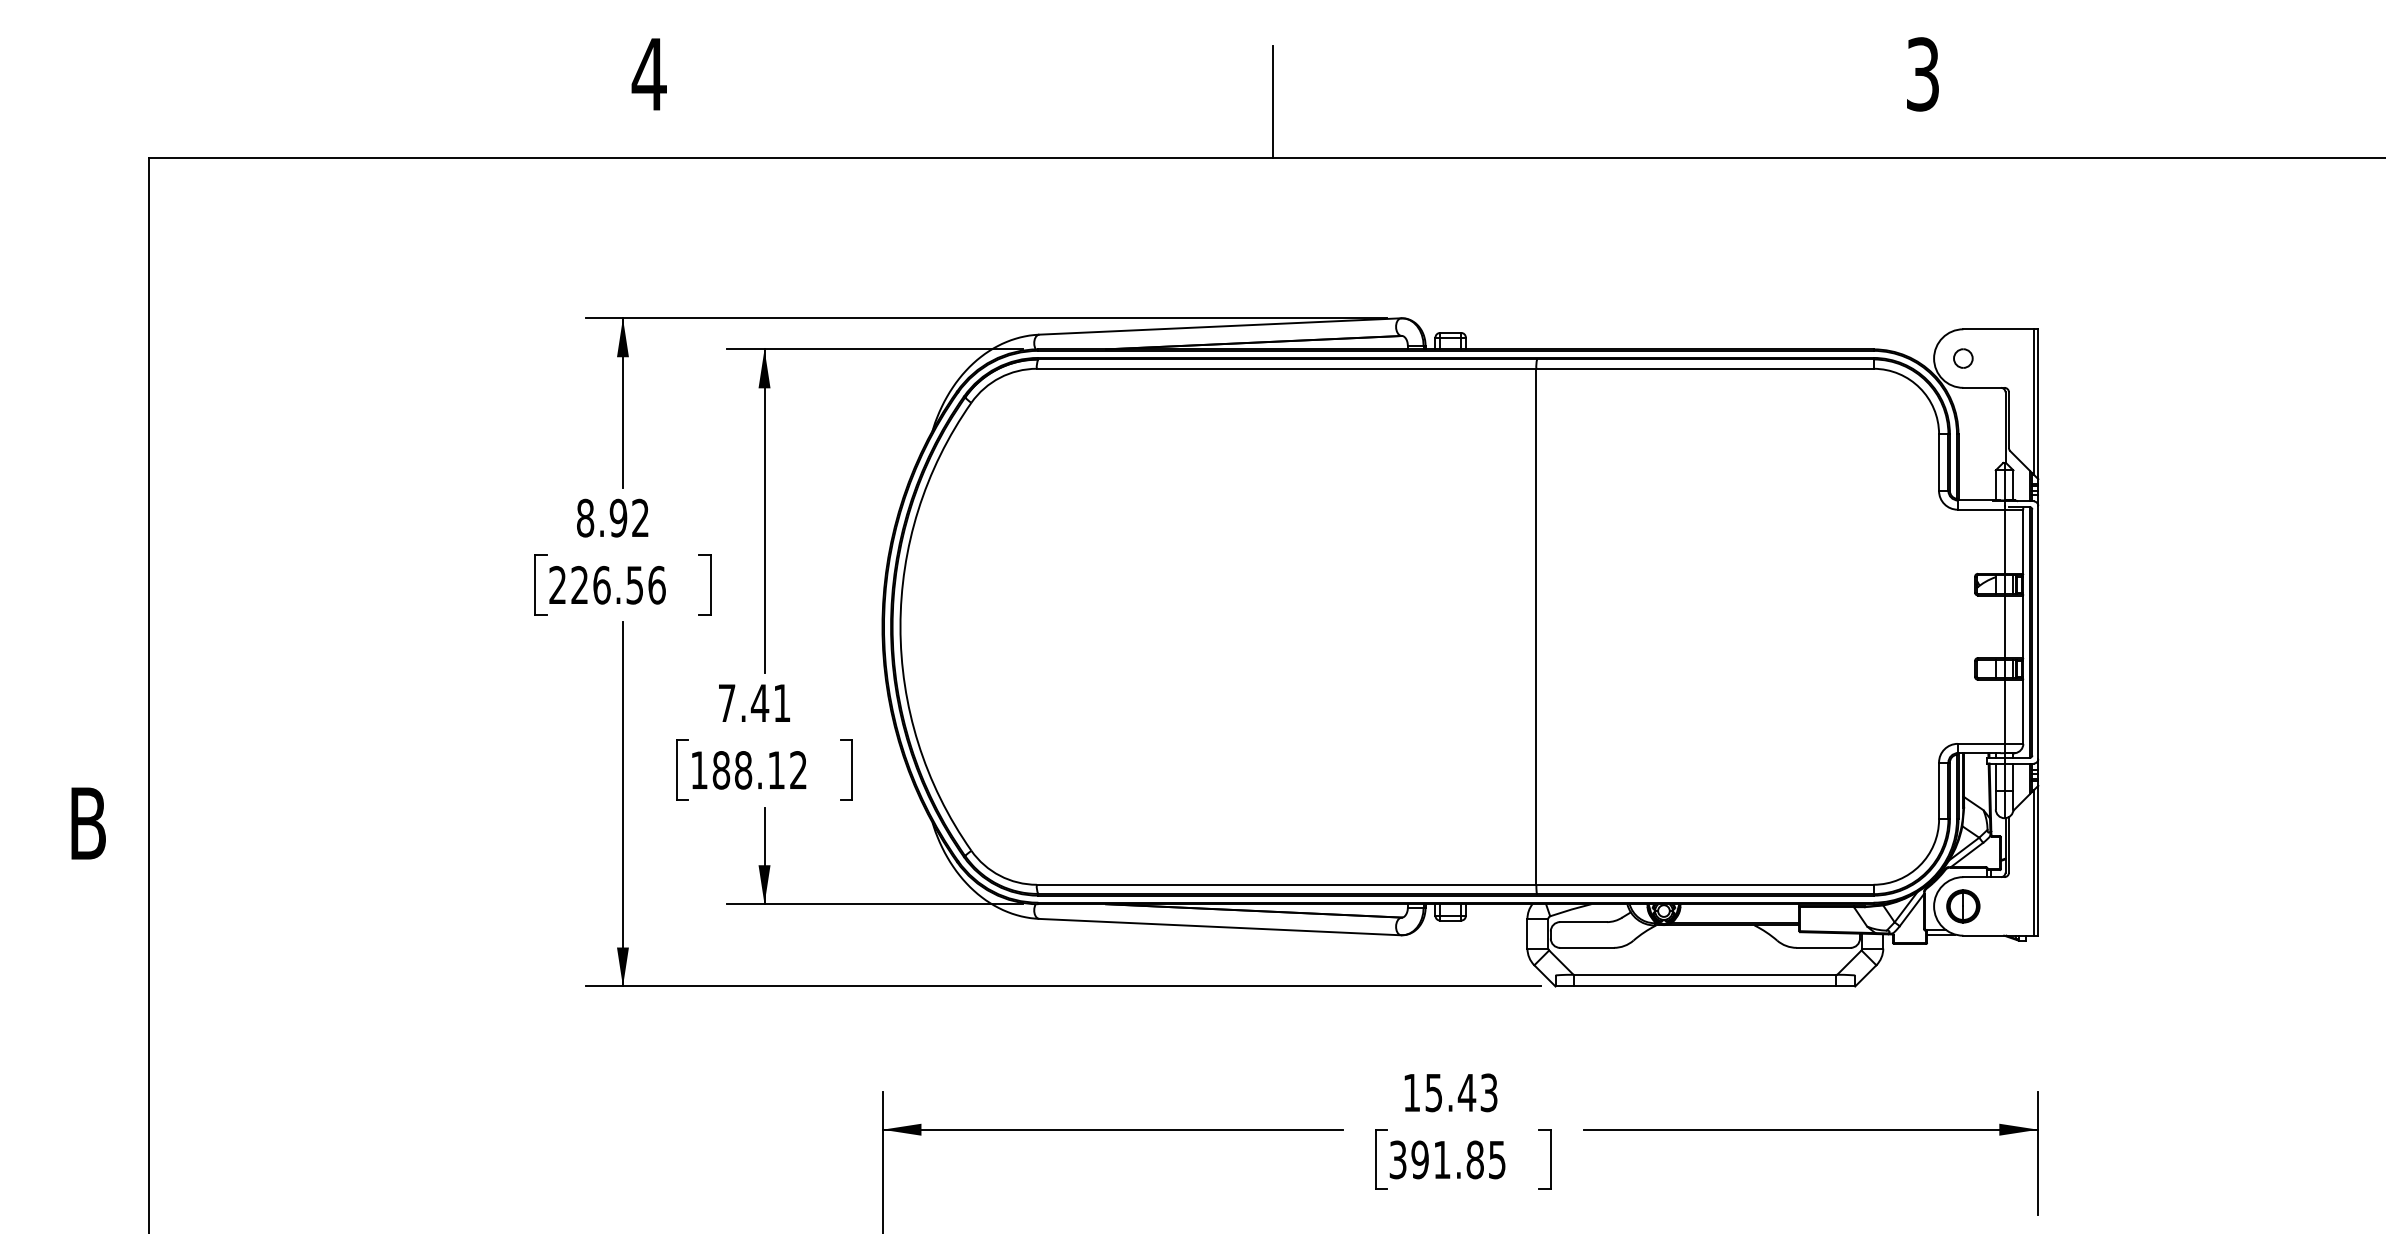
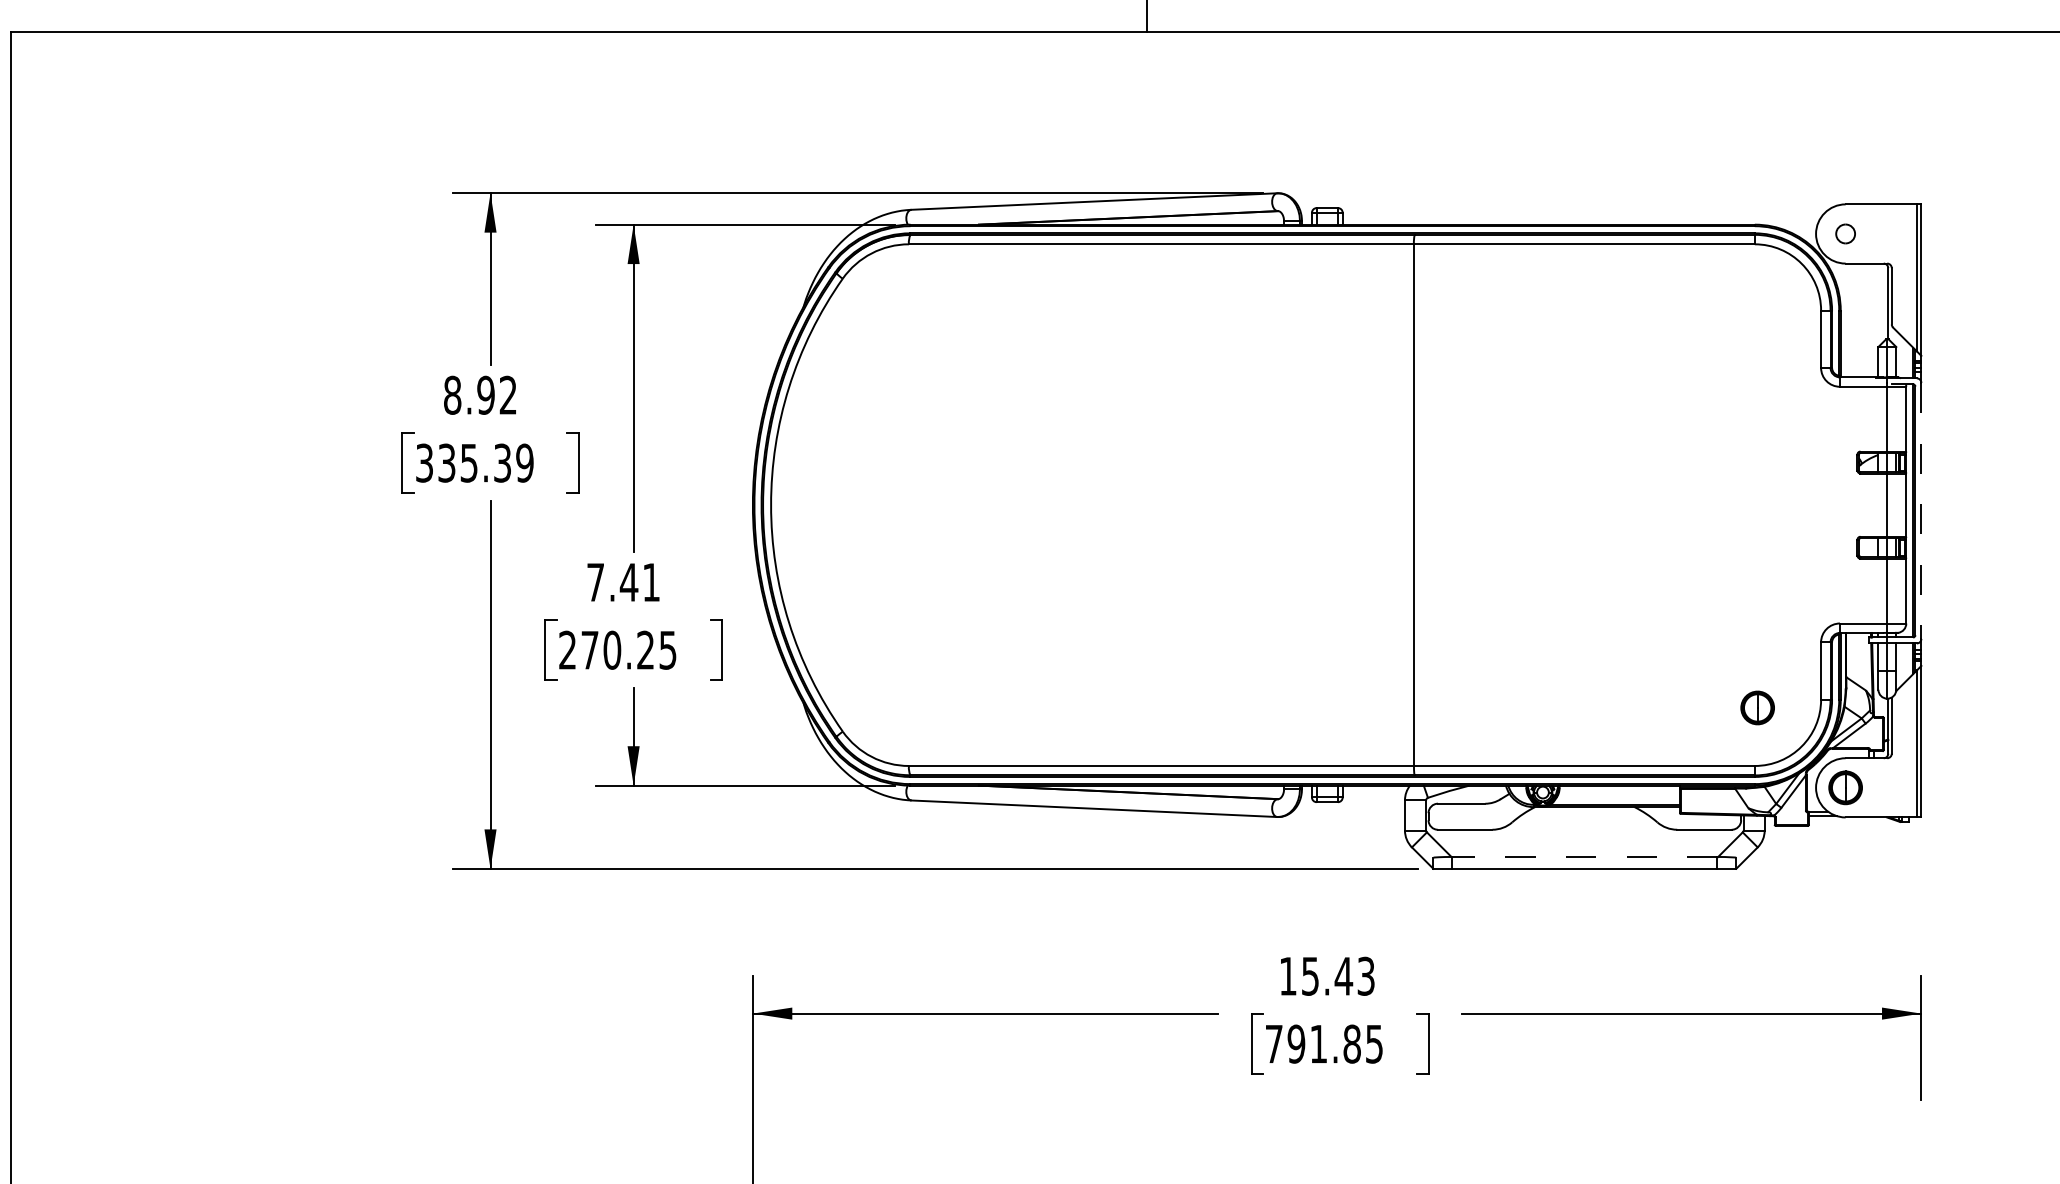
text: (607, 584) -> (474, 462), 226.56 -> 335.39
line: (2038, 632) -> (1921, 510), solid -> dashed
text: (748, 770) -> (617, 650), 188.12 -> 270.25
part: (1876, 827) -> (1757, 708), added
line: (1704, 974) -> (1583, 856), solid -> dashed
text: (1397, 1159) -> (1273, 1043), 391.85 -> 791.85

